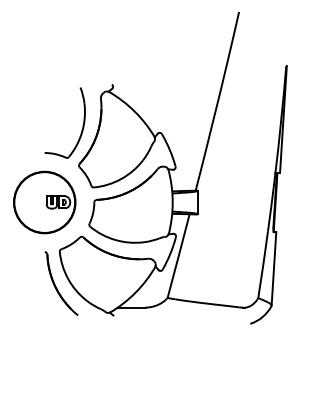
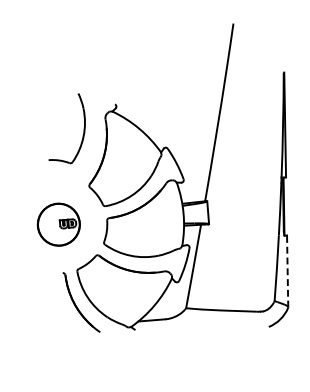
part: (82, 125) -> (83, 130), moved
part: (44, 202) -> (58, 224), size x0.7
line: (273, 268) -> (287, 271), solid -> dashed

